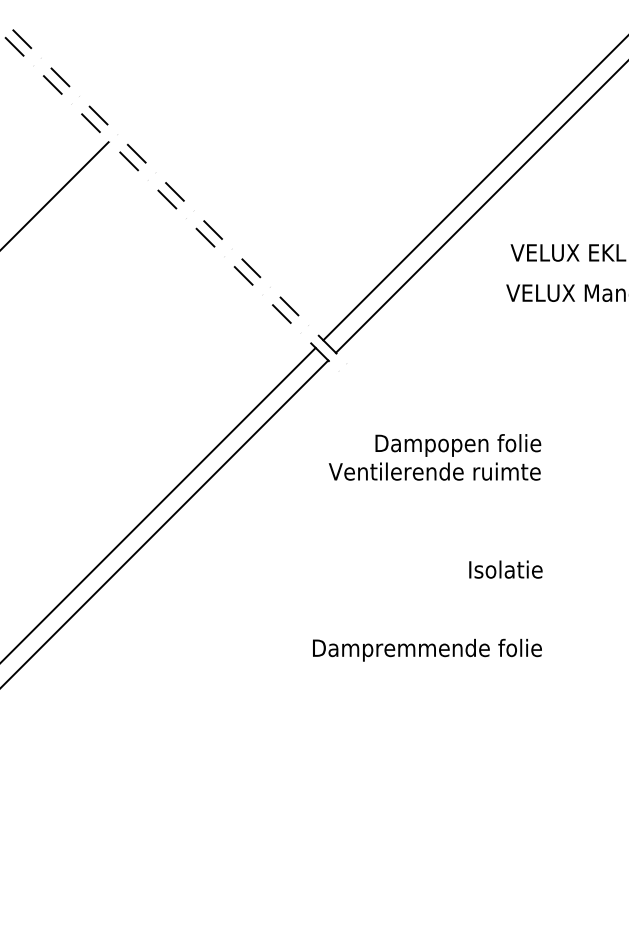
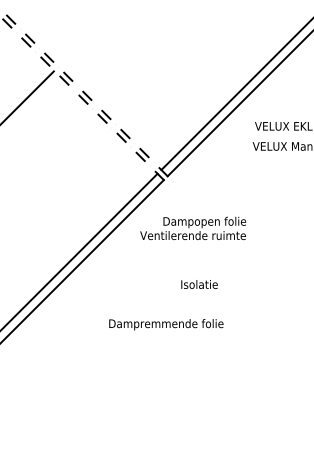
text: (435, 457) -> (193, 228), moved
text: (505, 569) -> (199, 284), moved
text: (427, 649) -> (166, 324), moved

